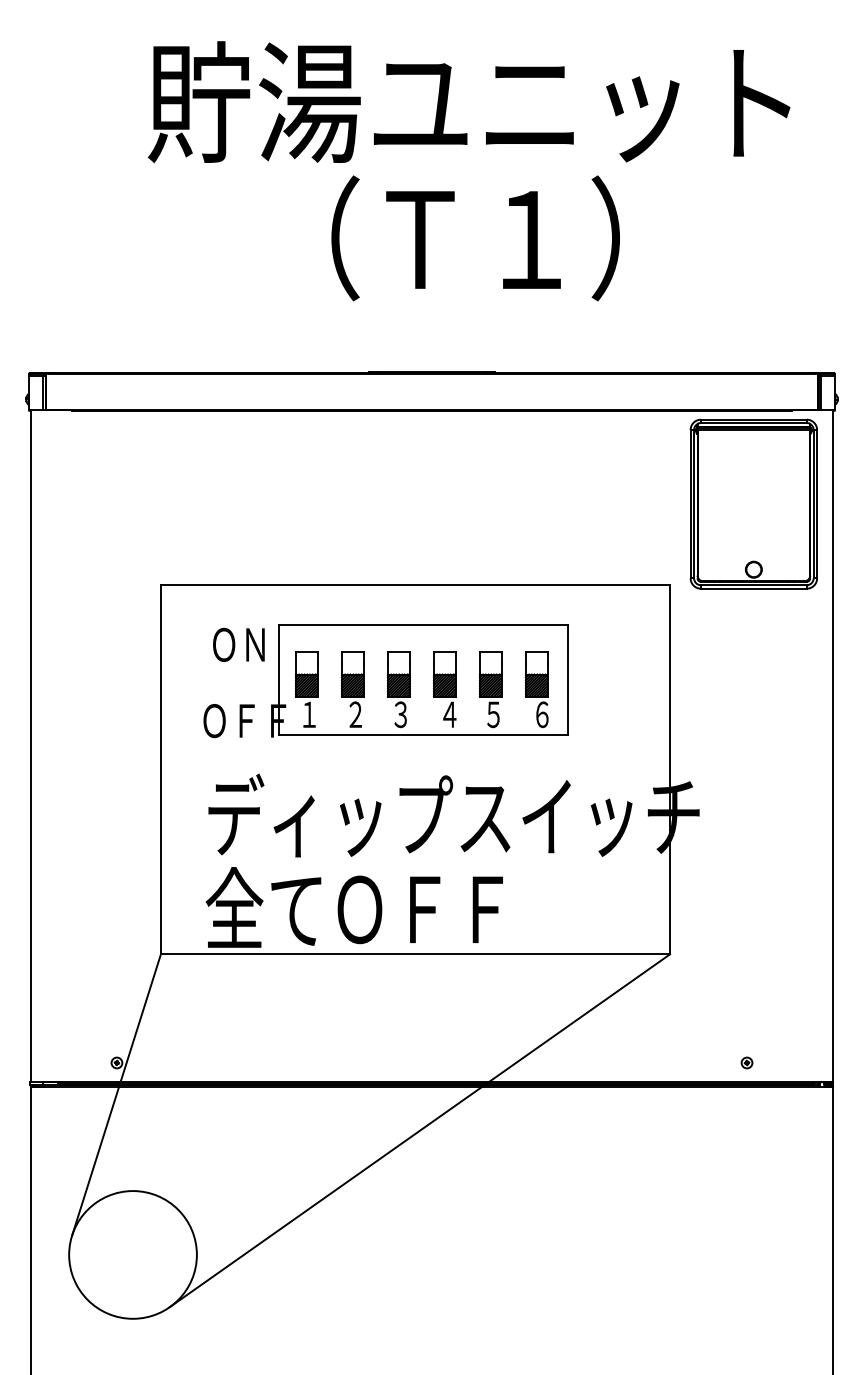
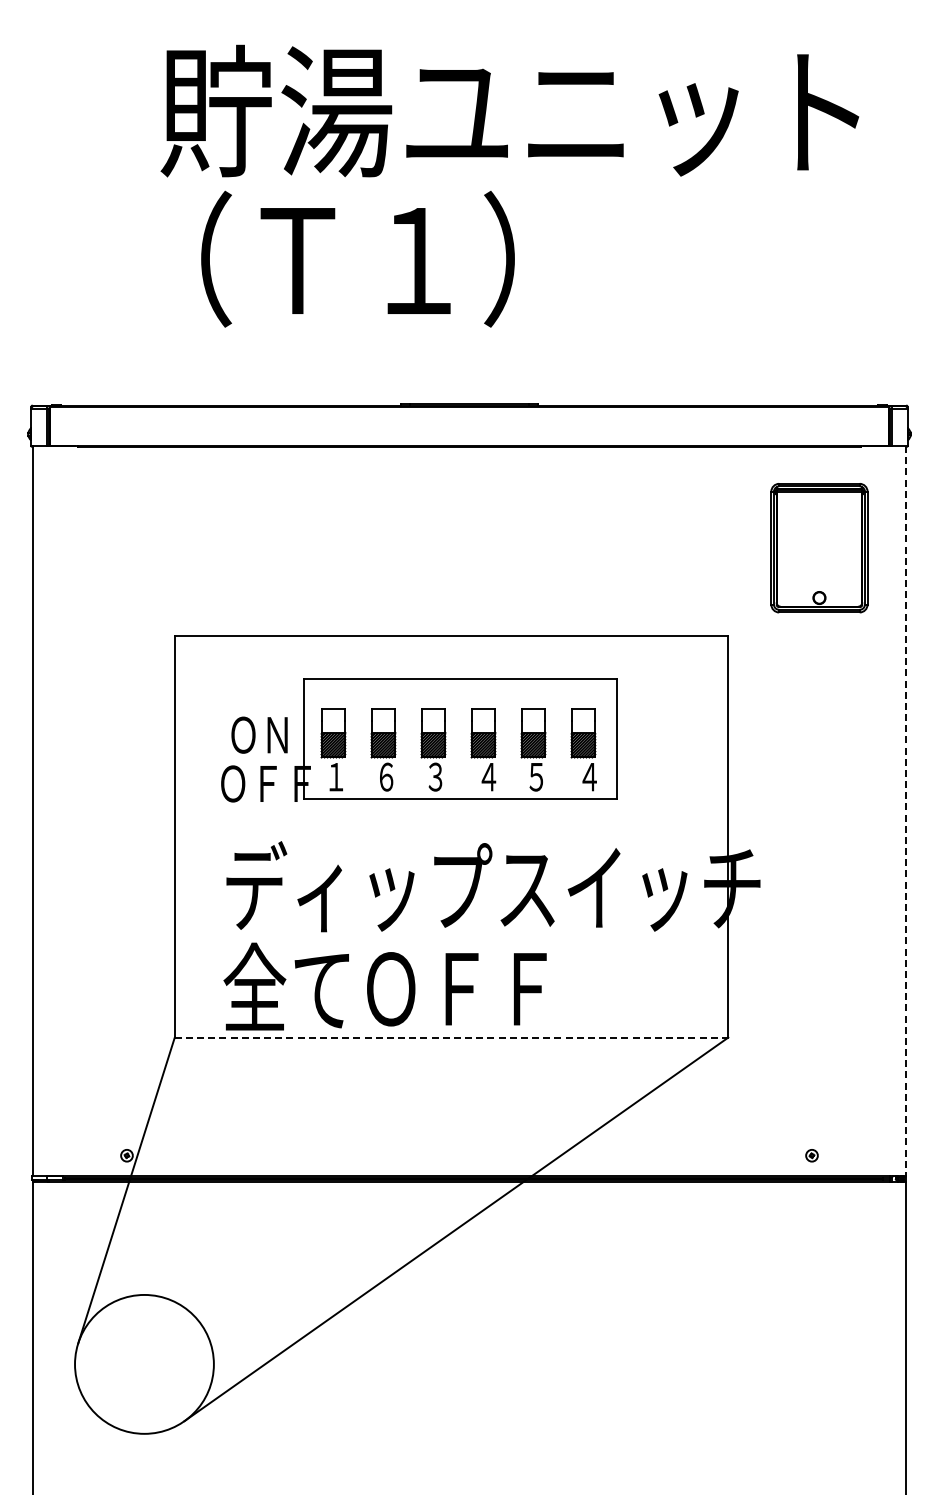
text: (475, 237) -> (357, 258), moved
part: (753, 503) -> (819, 547), size x0.7
text: (238, 644) -> (259, 734), moved
text: (355, 714) -> (386, 776), ２ -> ６
text: (542, 714) -> (589, 776), ６ -> ４
line: (833, 746) -> (905, 811), solid -> dashed
line: (415, 954) -> (451, 1037), solid -> dashed

